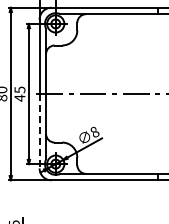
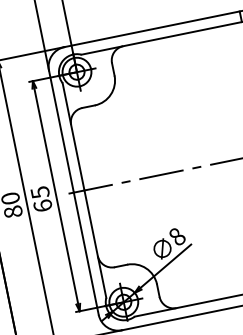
text: (19, 97) -> (42, 205), 45 -> 65
line: (39, 131) -> (86, 254), dashed -> solid

